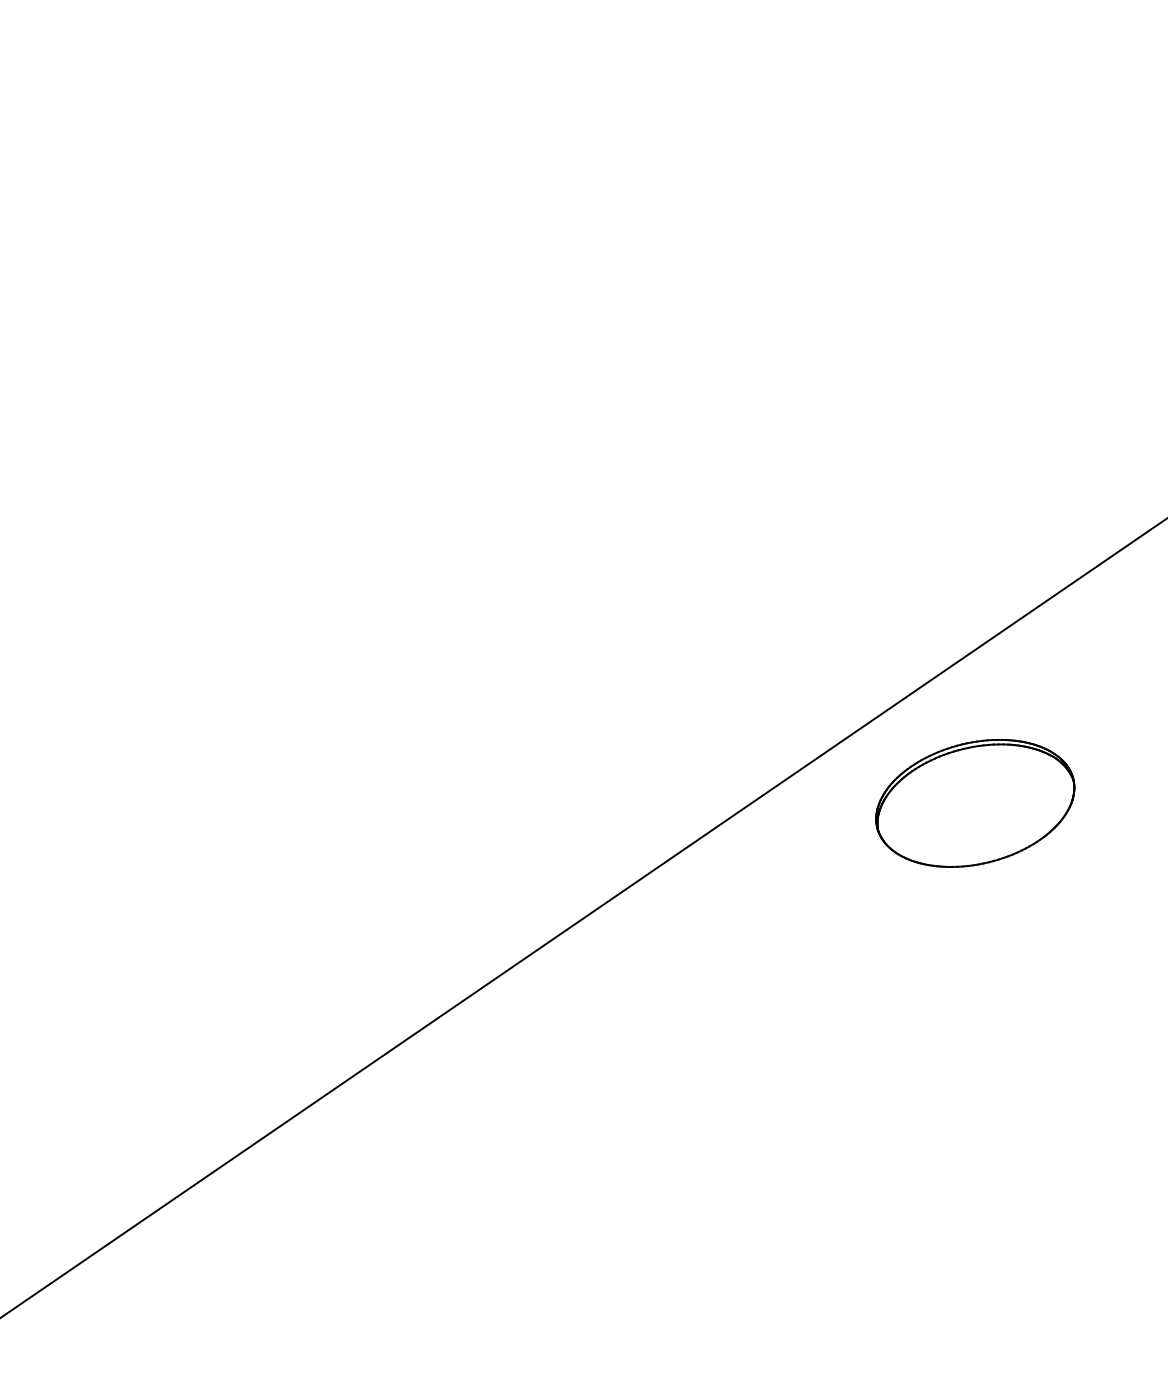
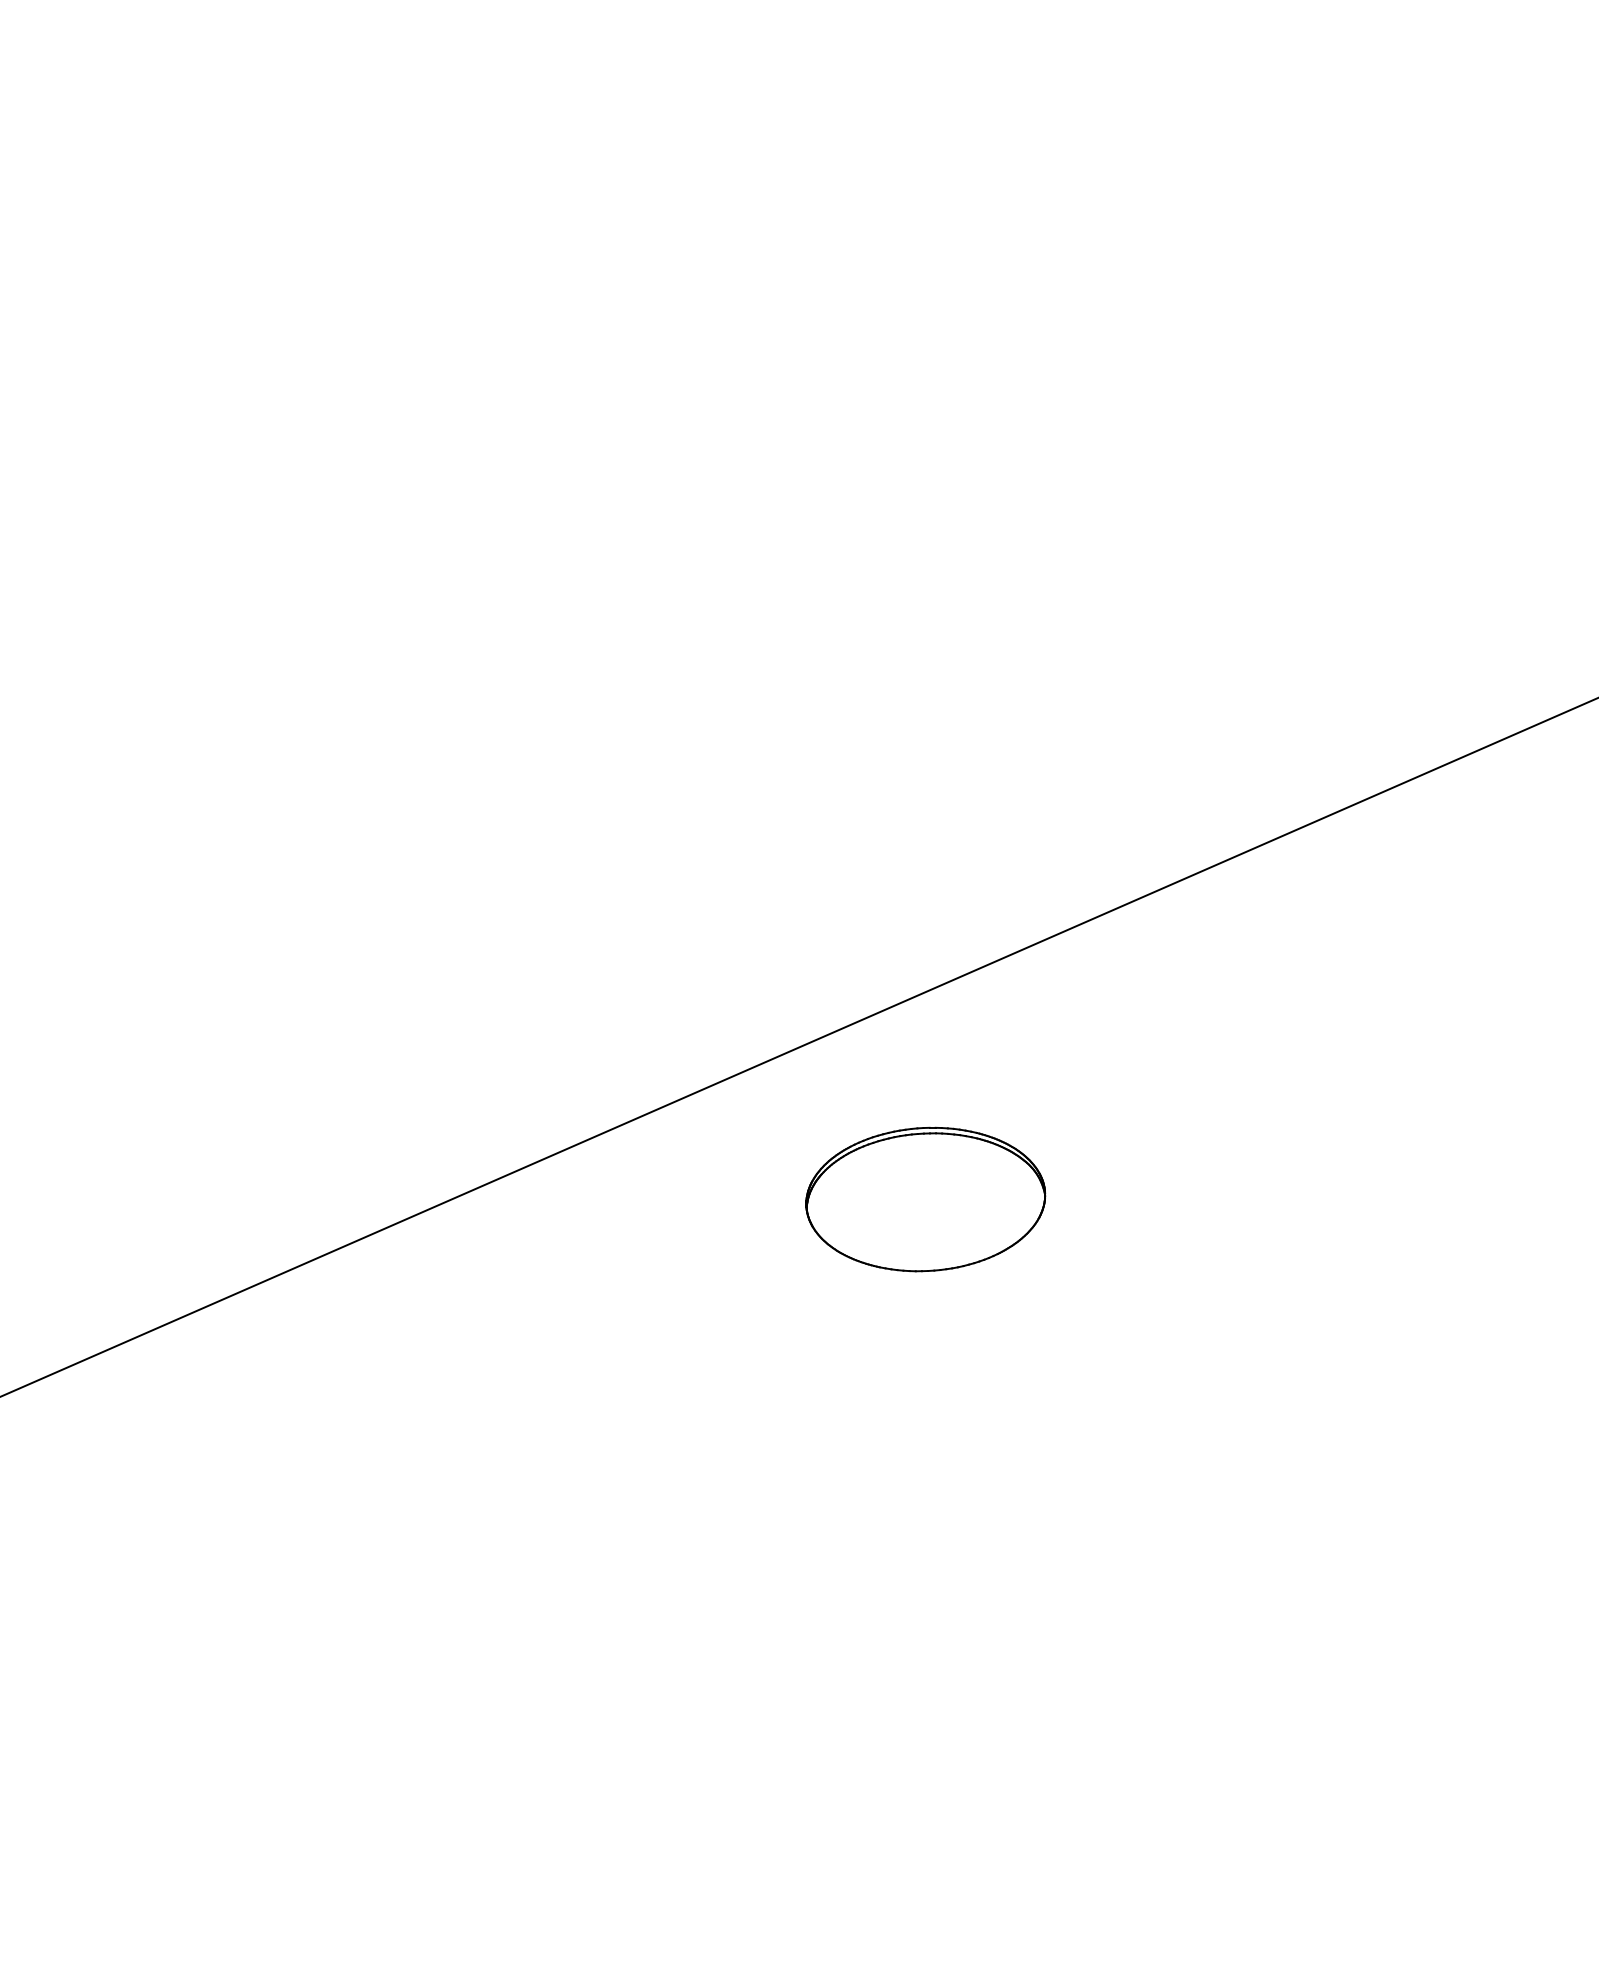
part: (975, 803) -> (925, 1199), moved

